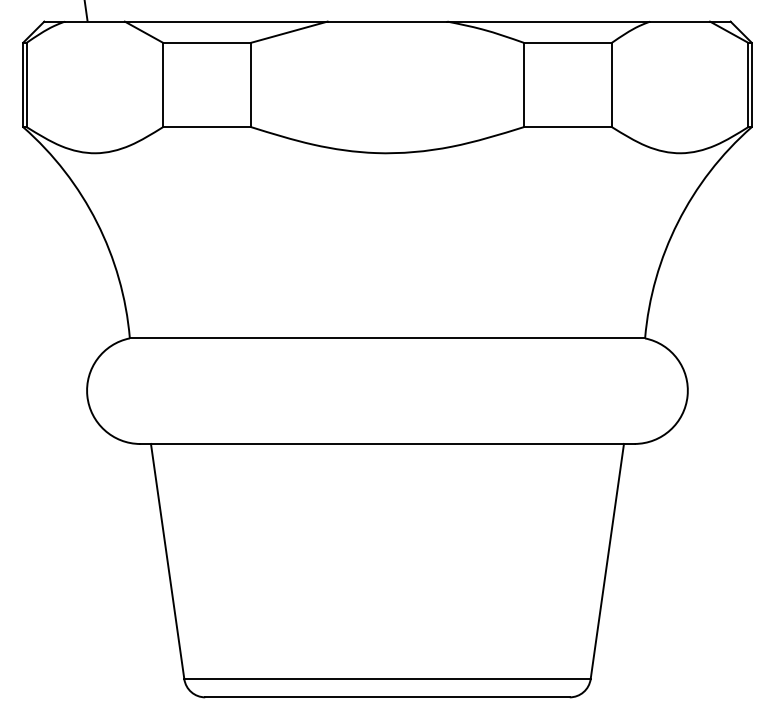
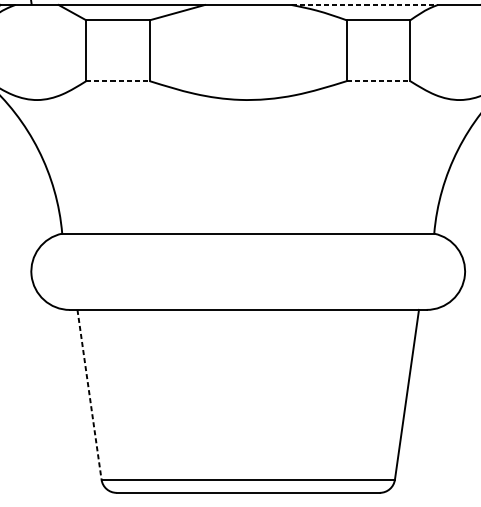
line: (549, 21) -> (365, 4), solid -> dashed
line: (207, 127) -> (118, 81), solid -> dashed
line: (568, 127) -> (378, 81), solid -> dashed
line: (167, 561) -> (89, 394), solid -> dashed

